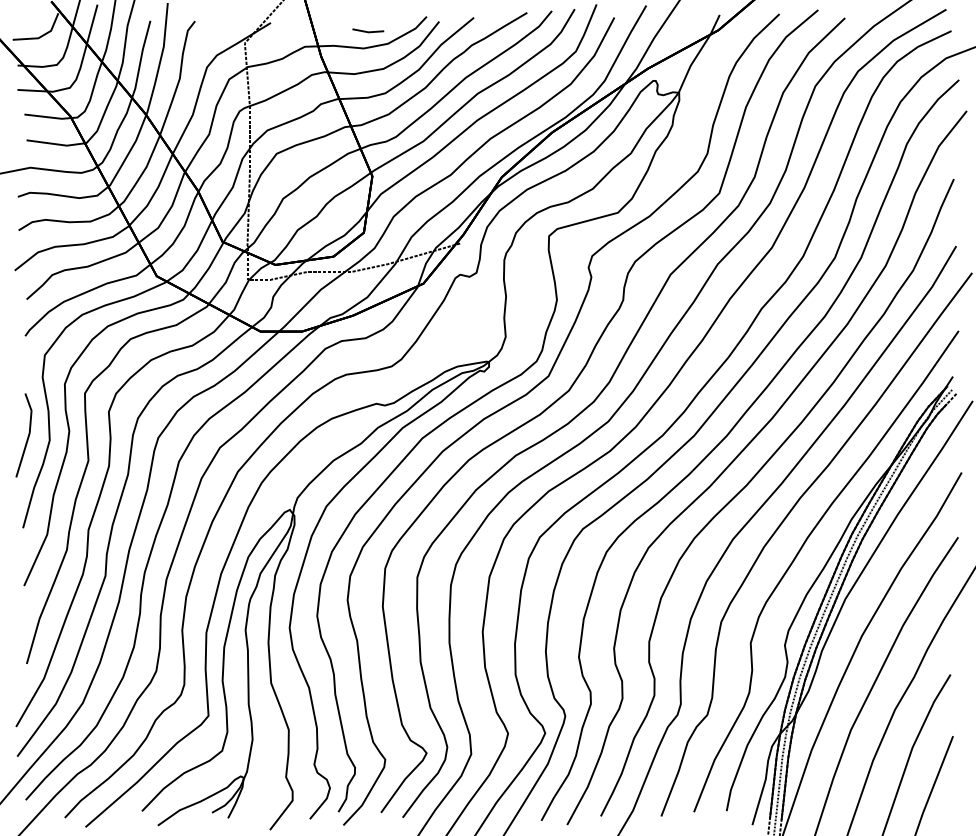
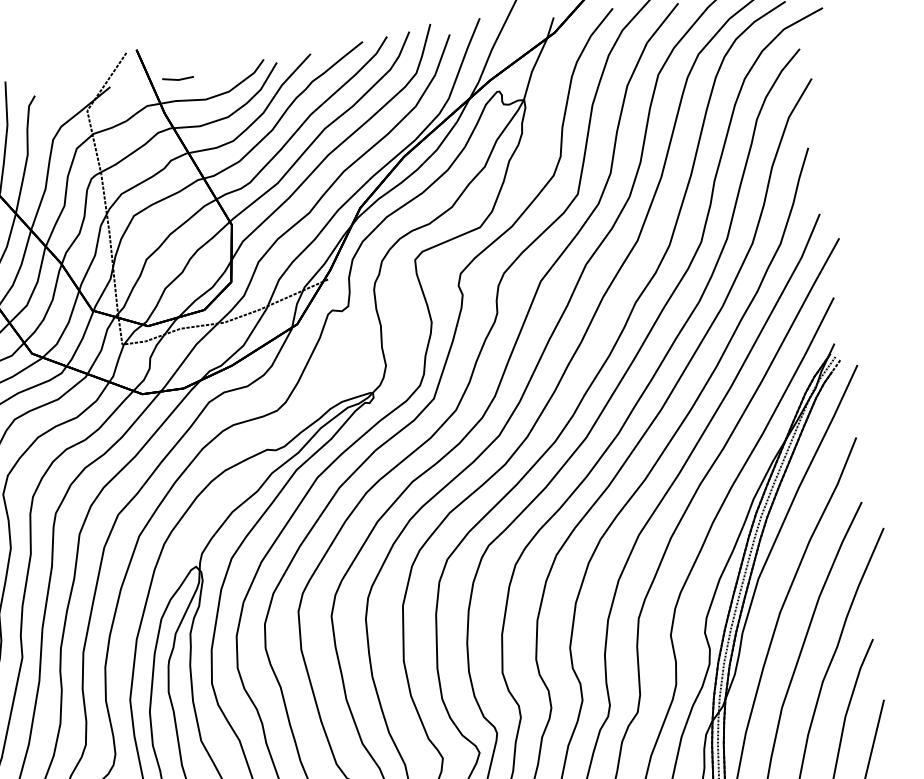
line: (368, 31) -> (178, 79), moved

